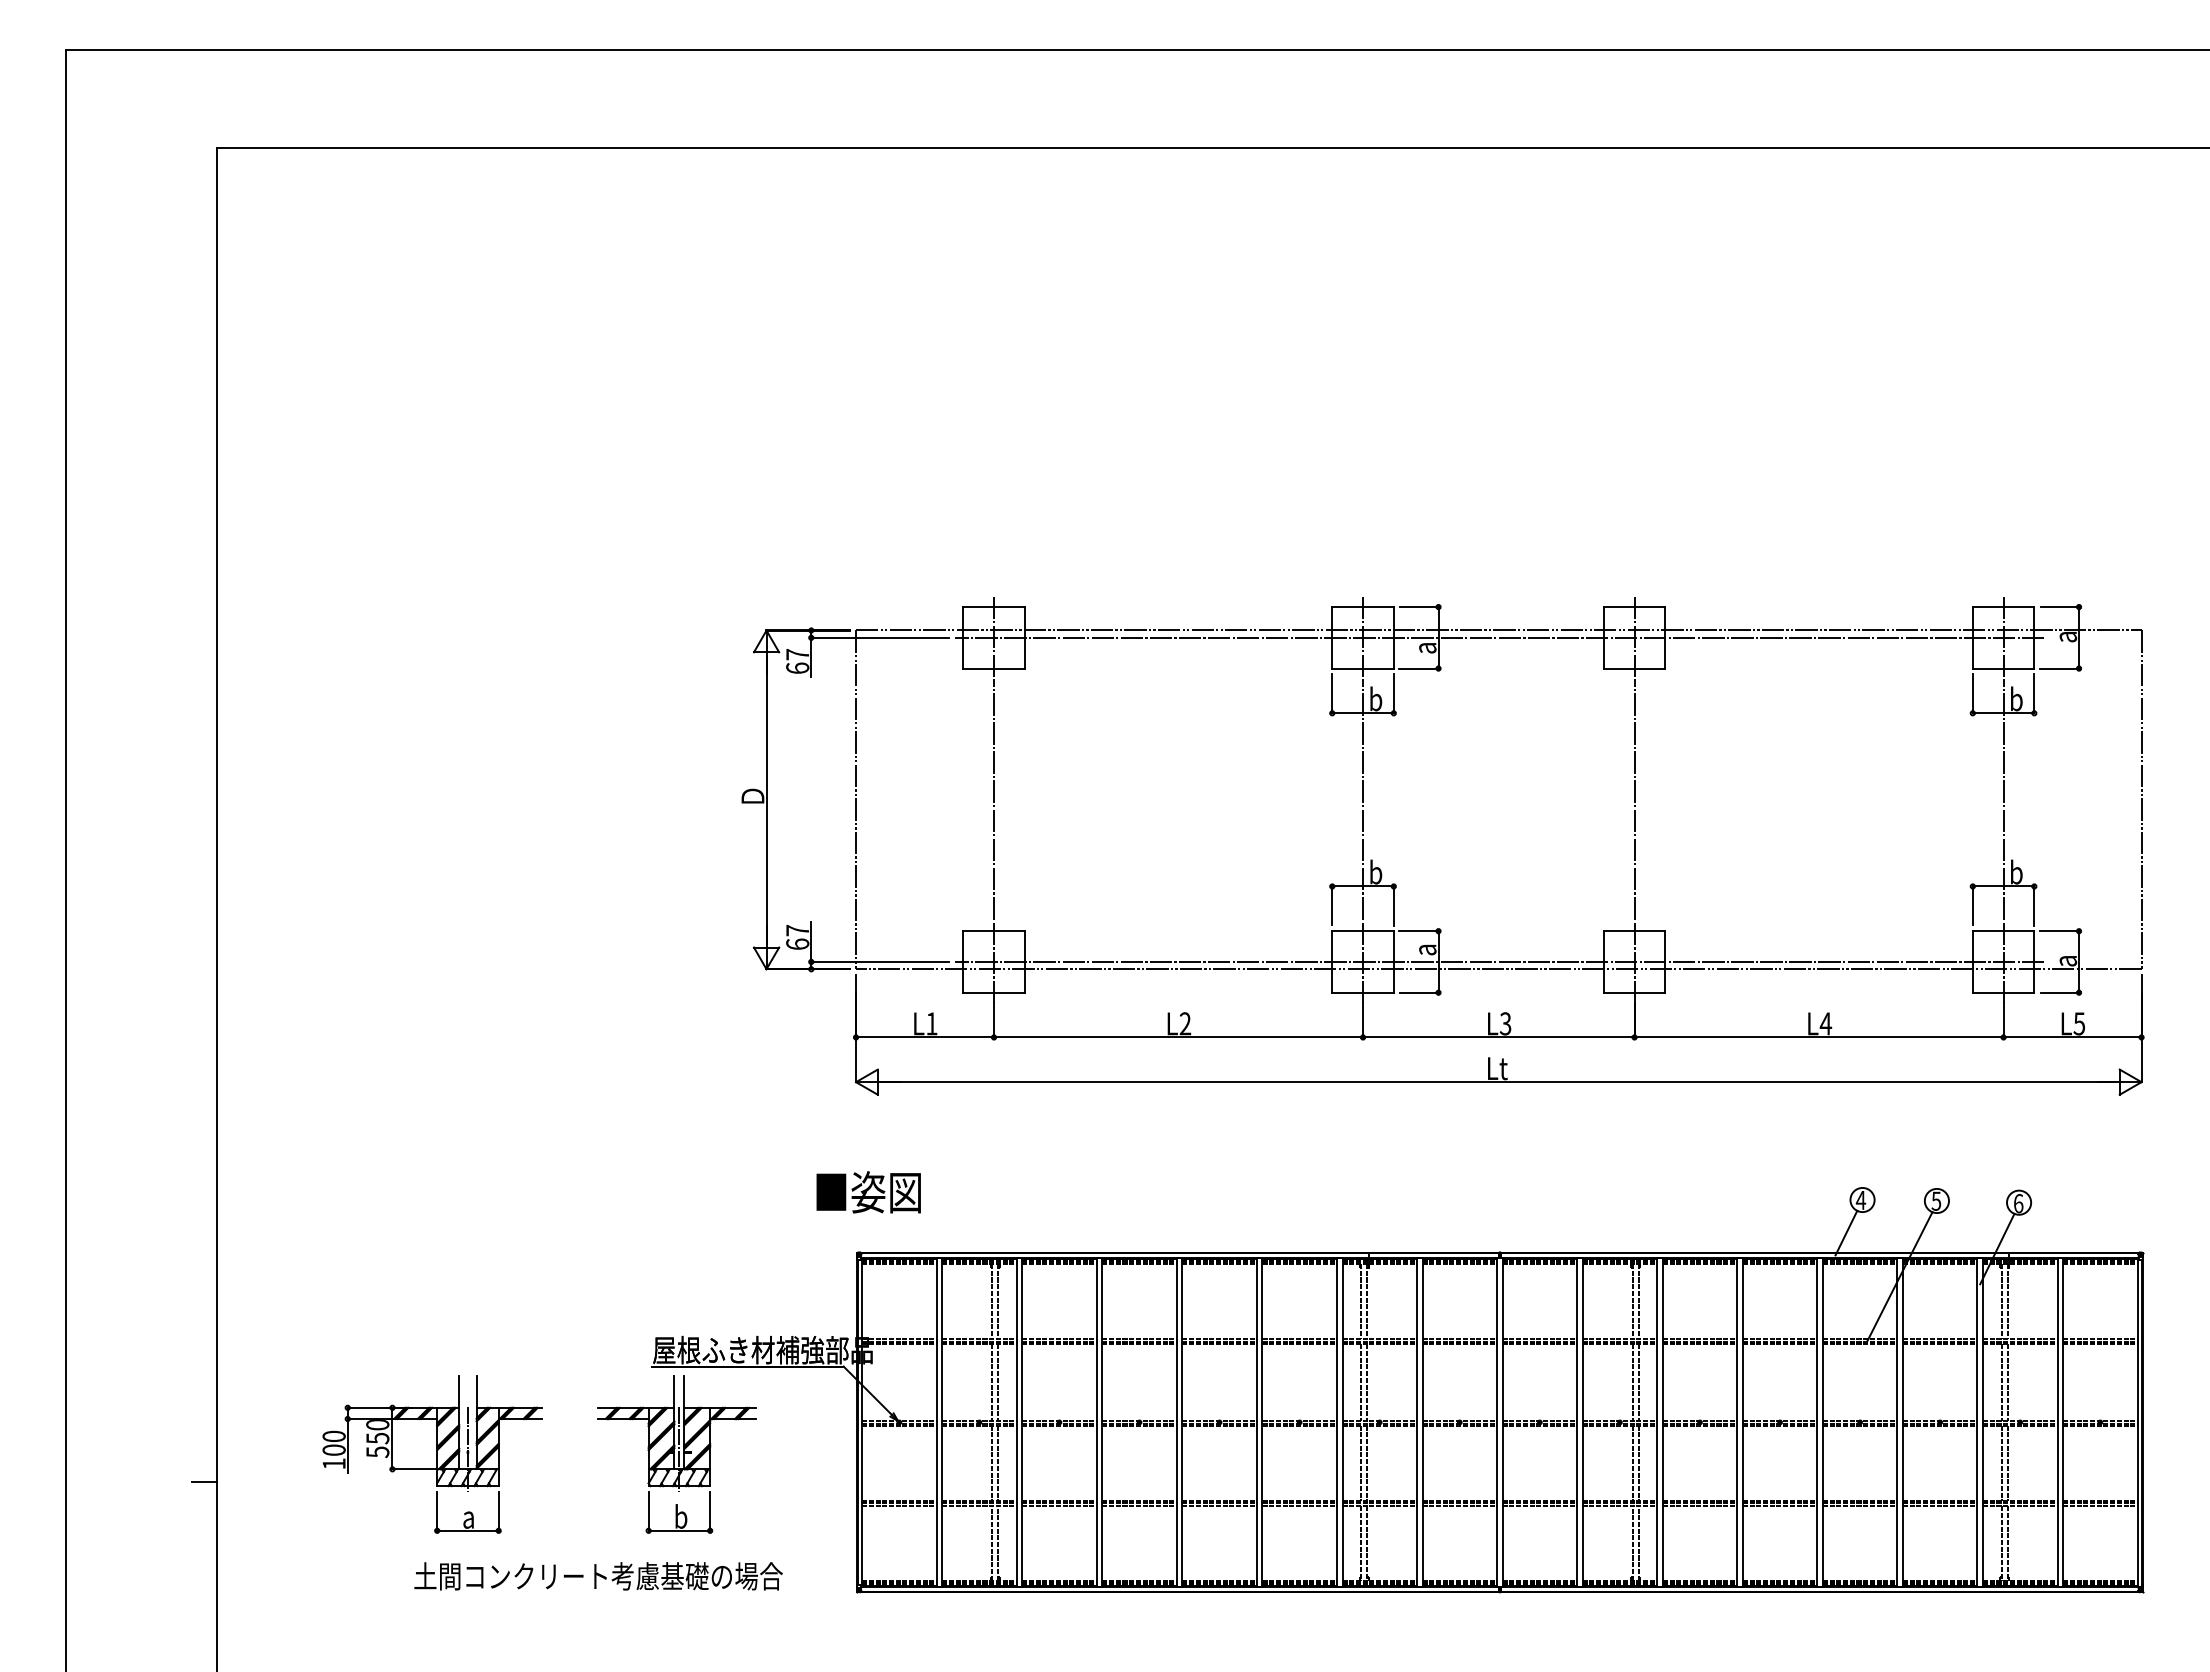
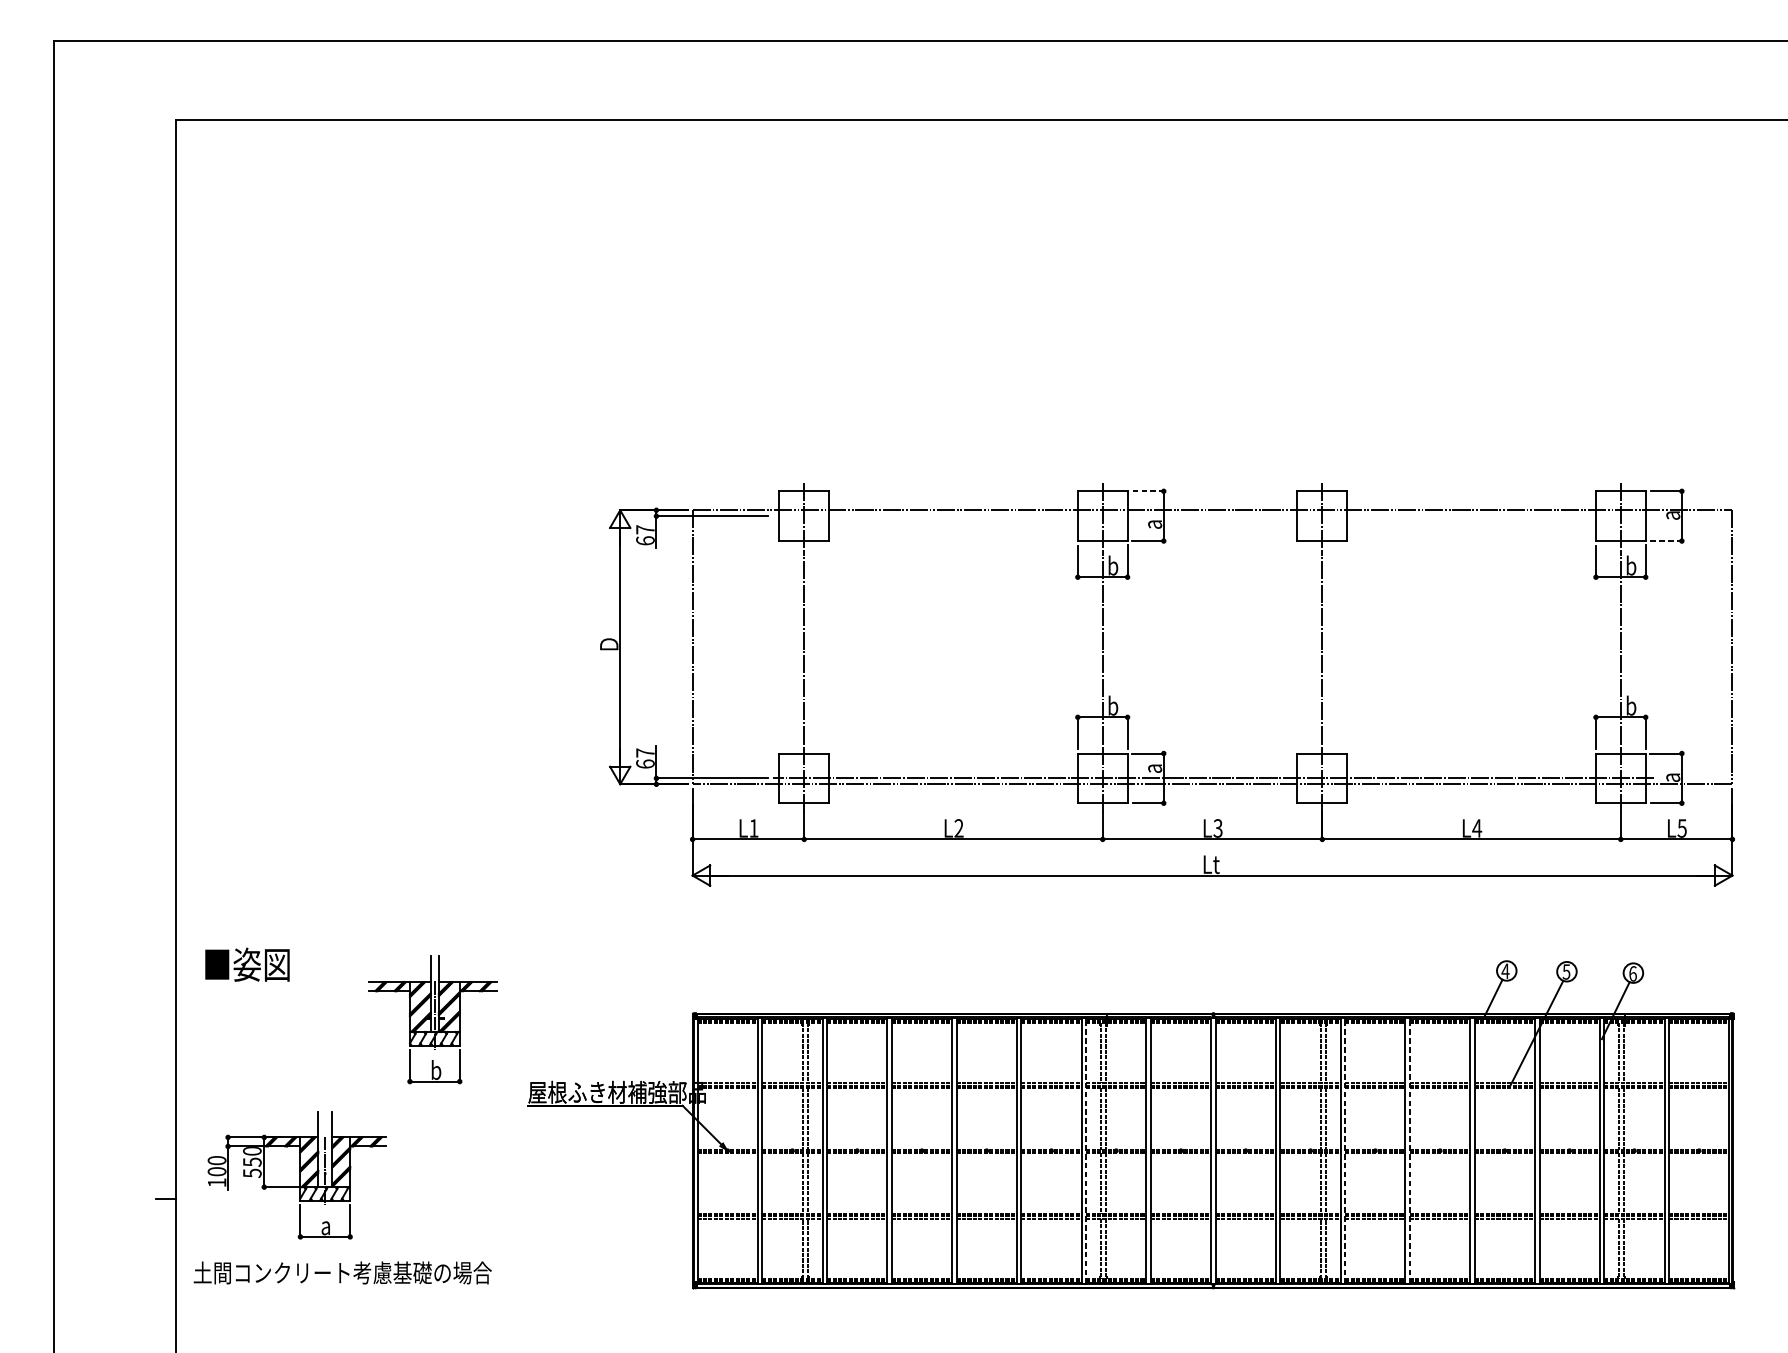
line: (1419, 607) -> (1148, 491), solid -> dashed
line: (1499, 637) -> (1213, 515), removed
line: (2059, 668) -> (1666, 541), solid -> dashed
text: (868, 1192) -> (247, 964), moved
line: (1342, 1422) -> (1086, 1150), solid -> dashed
line: (1662, 1422) -> (1344, 1150), solid -> dashed
line: (1742, 1422) -> (1409, 1150), solid -> dashed
part: (432, 1454) -> (296, 1175), moved
part: (676, 1454) -> (432, 1019), moved
text: (598, 1576) -> (342, 1273), moved

